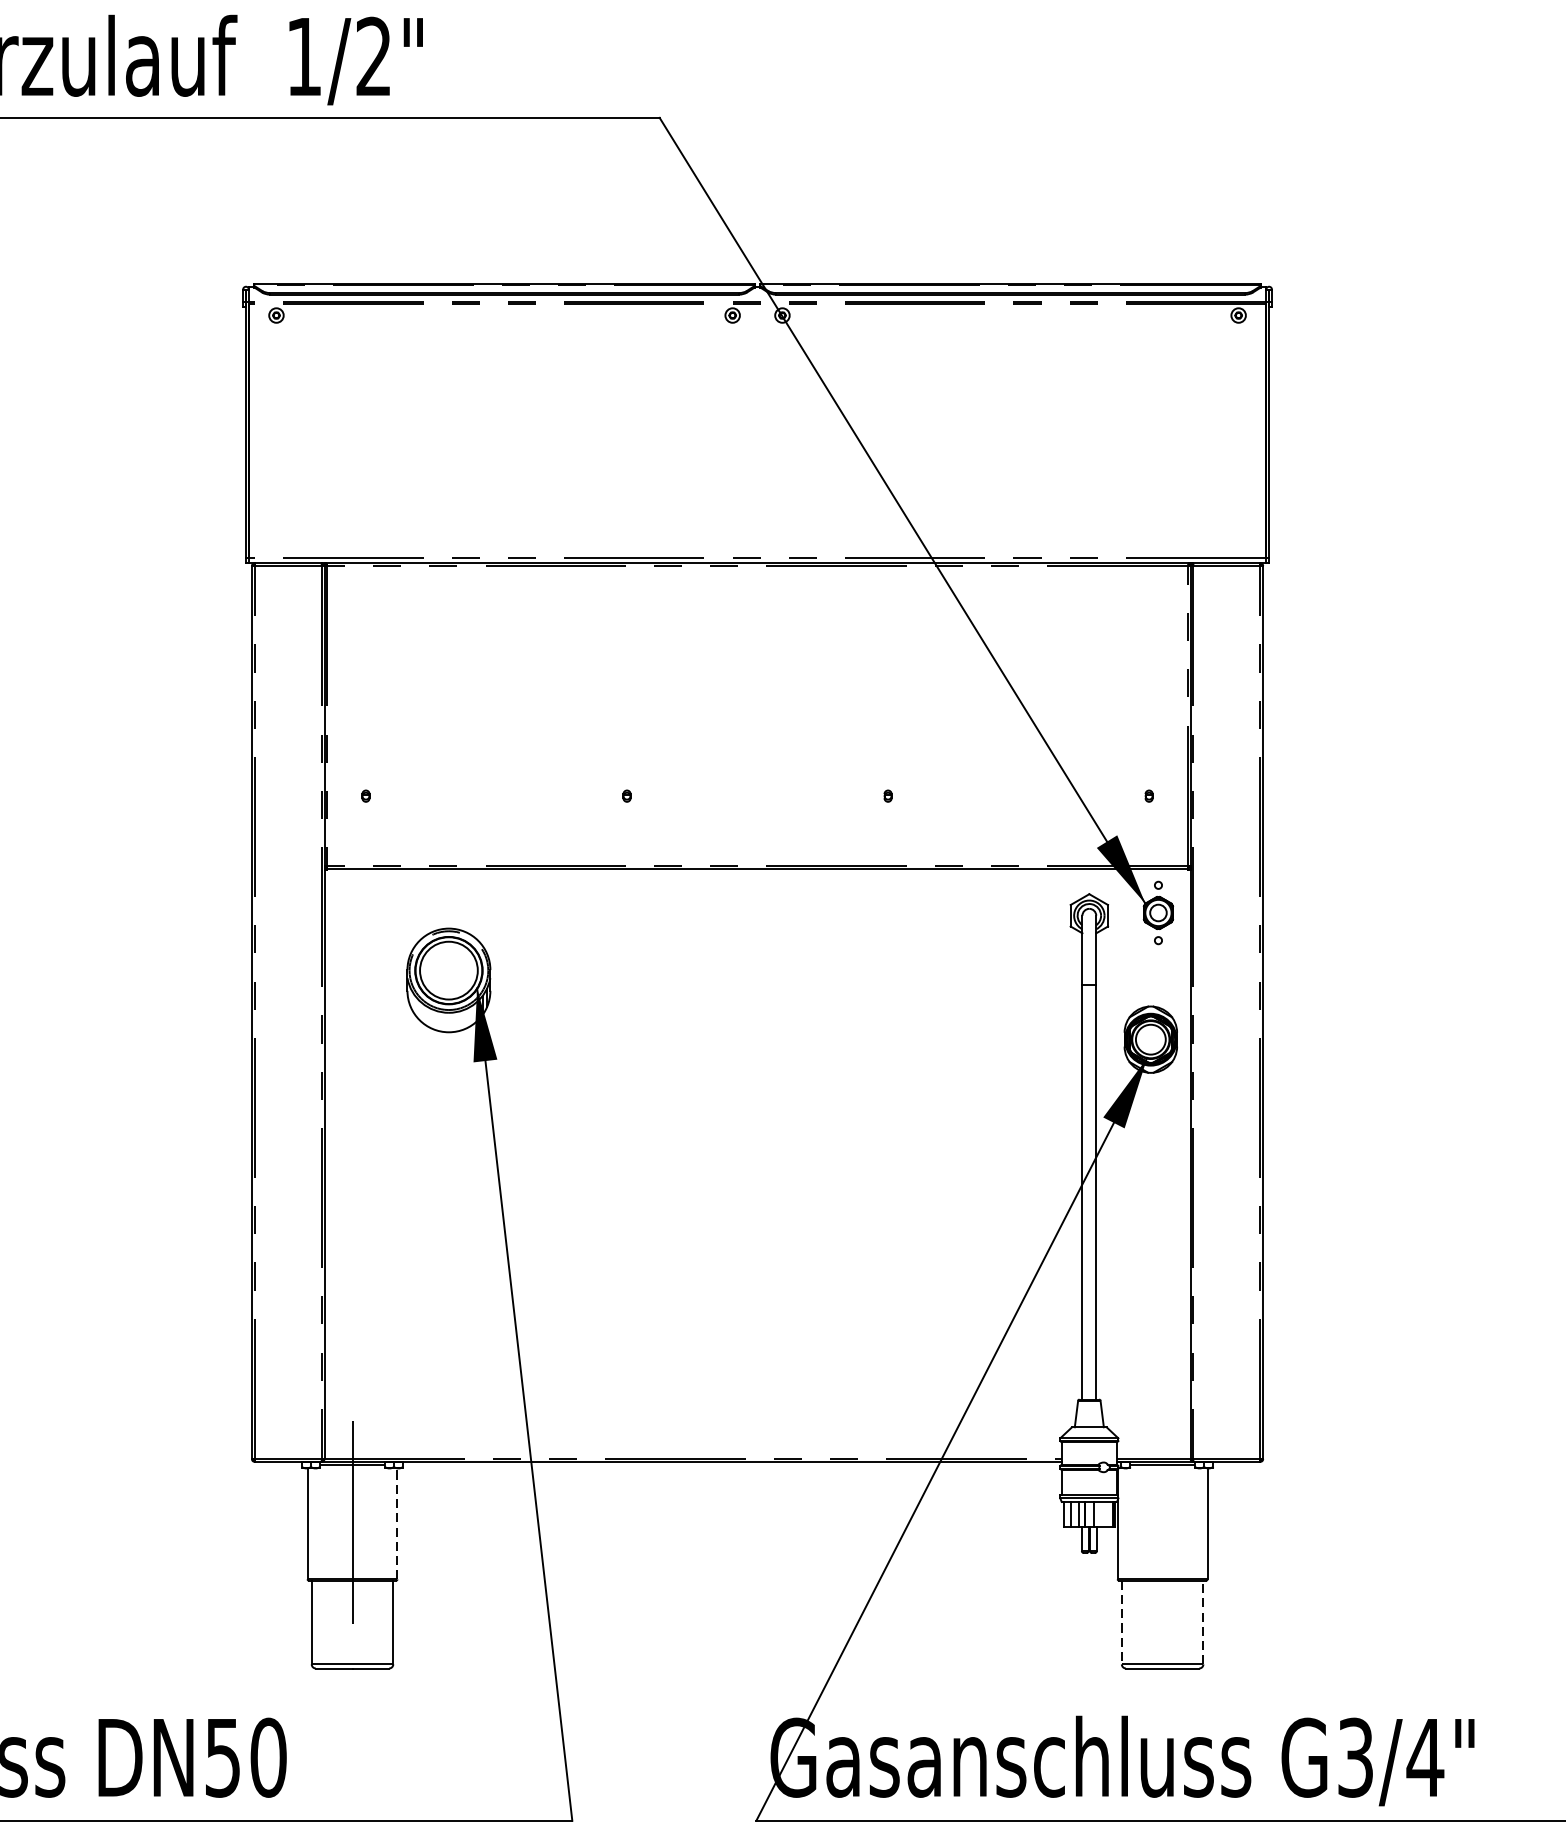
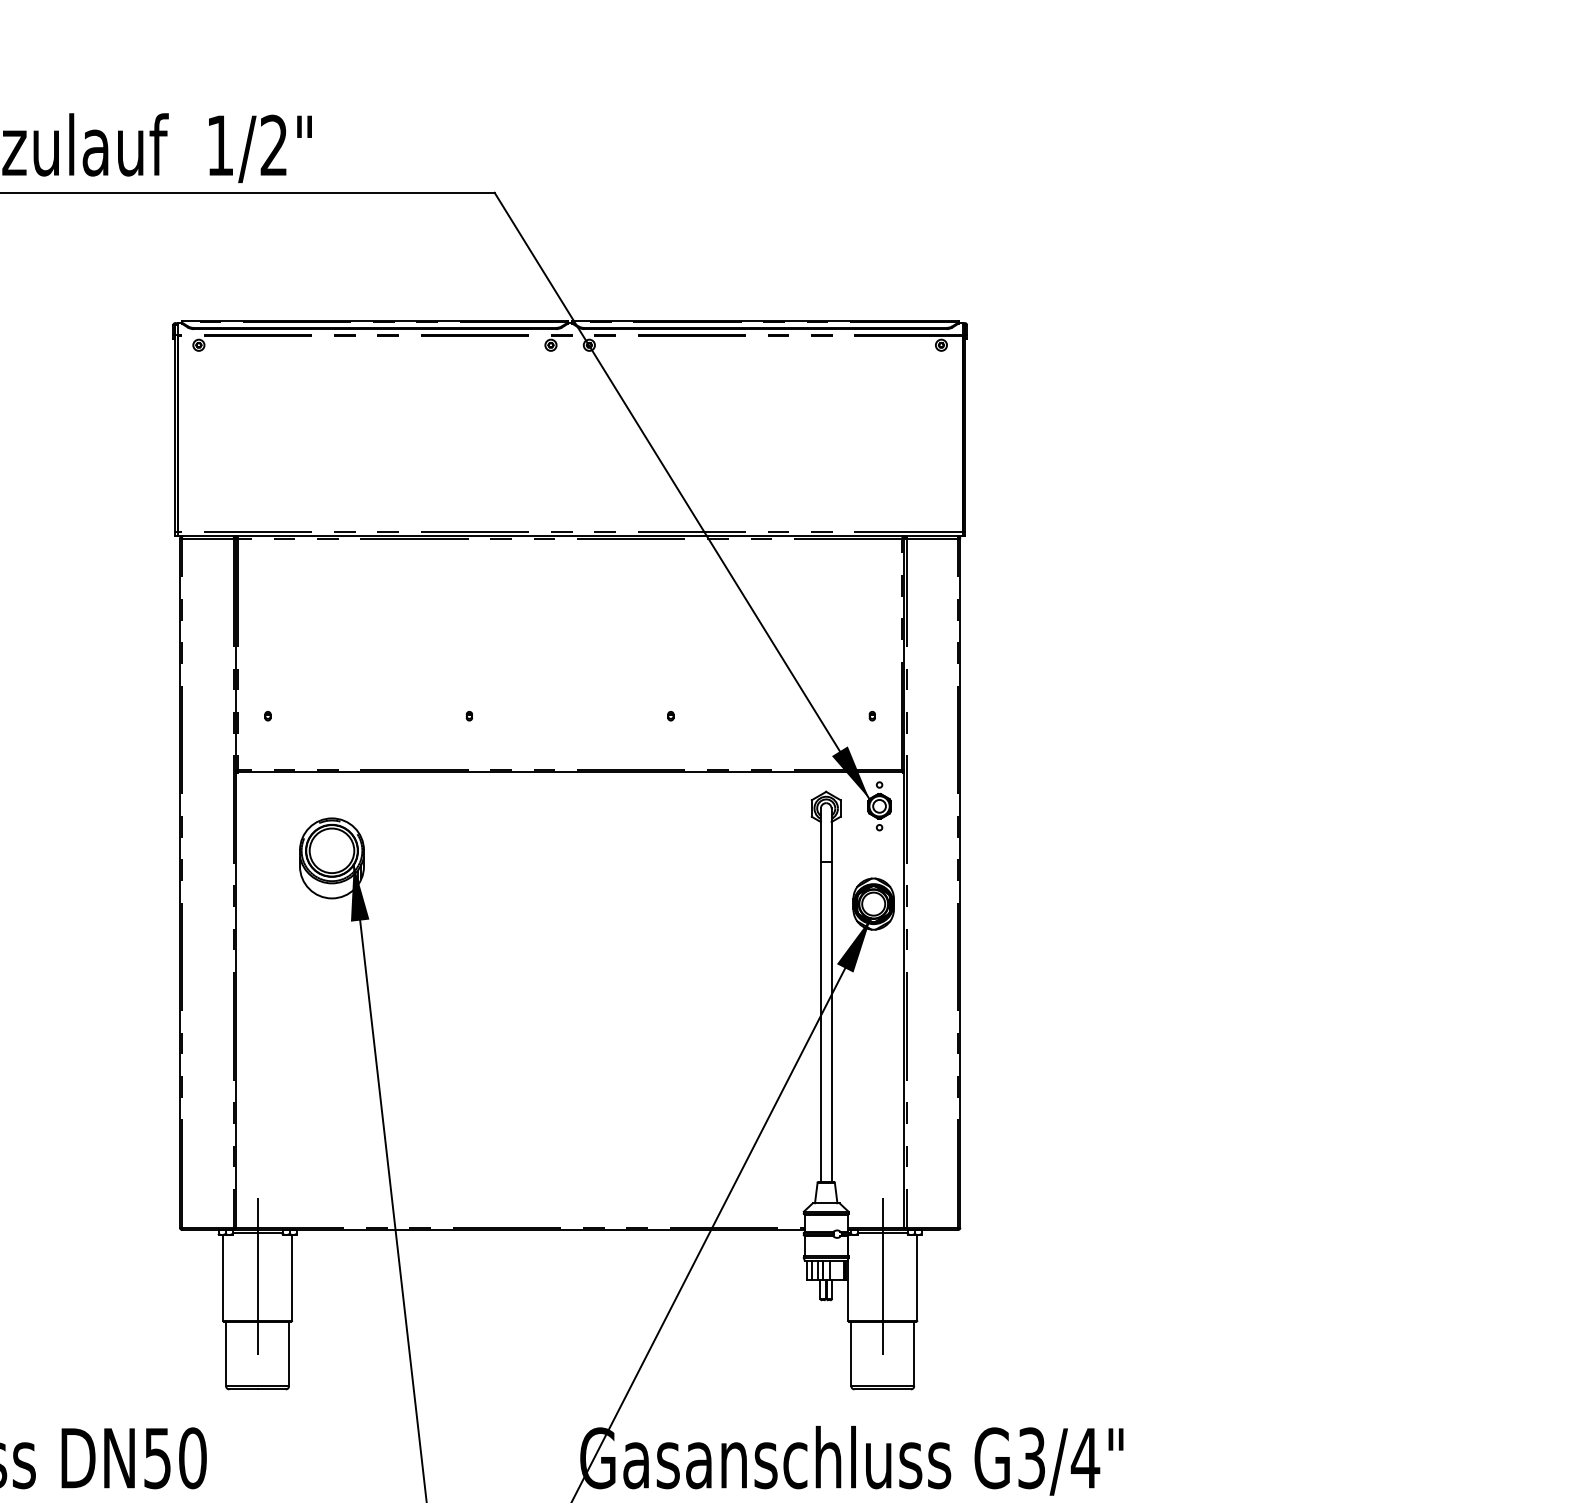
line: (1162, 1522) -> (882, 1276), added
line: (397, 1523) -> (292, 1277), dashed -> solid
line: (1203, 1621) -> (914, 1353), dashed -> solid
line: (1122, 1623) -> (851, 1354), dashed -> solid

